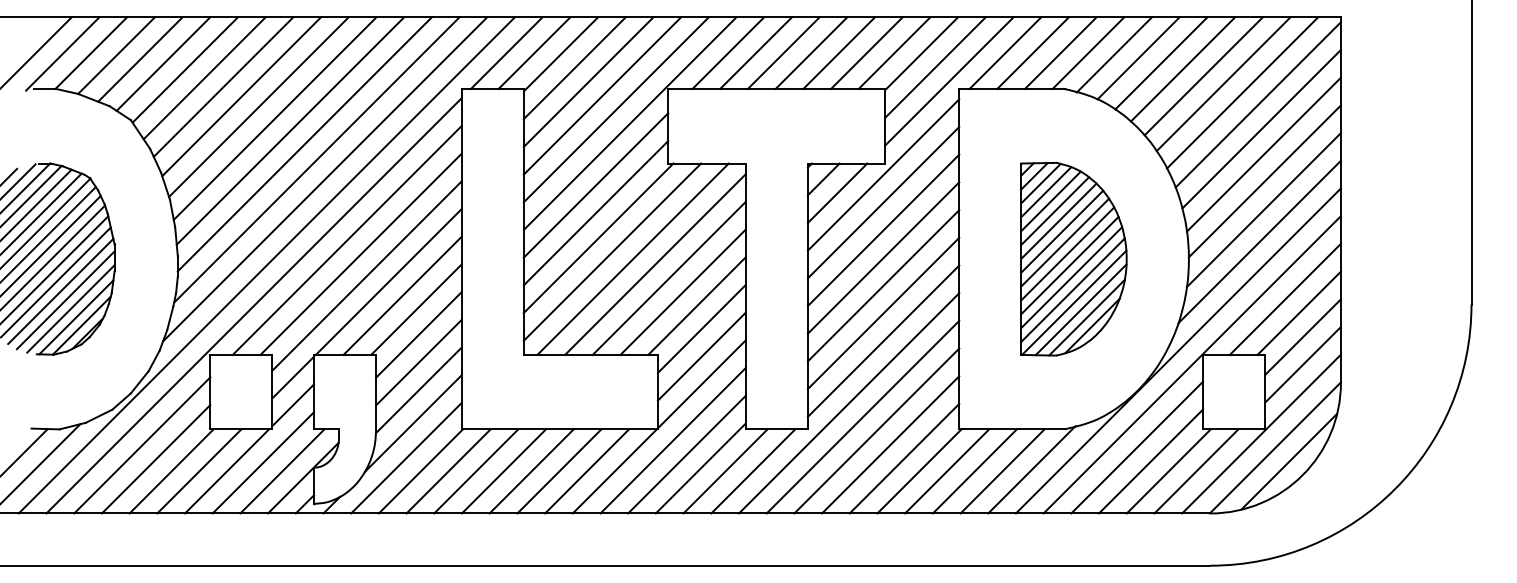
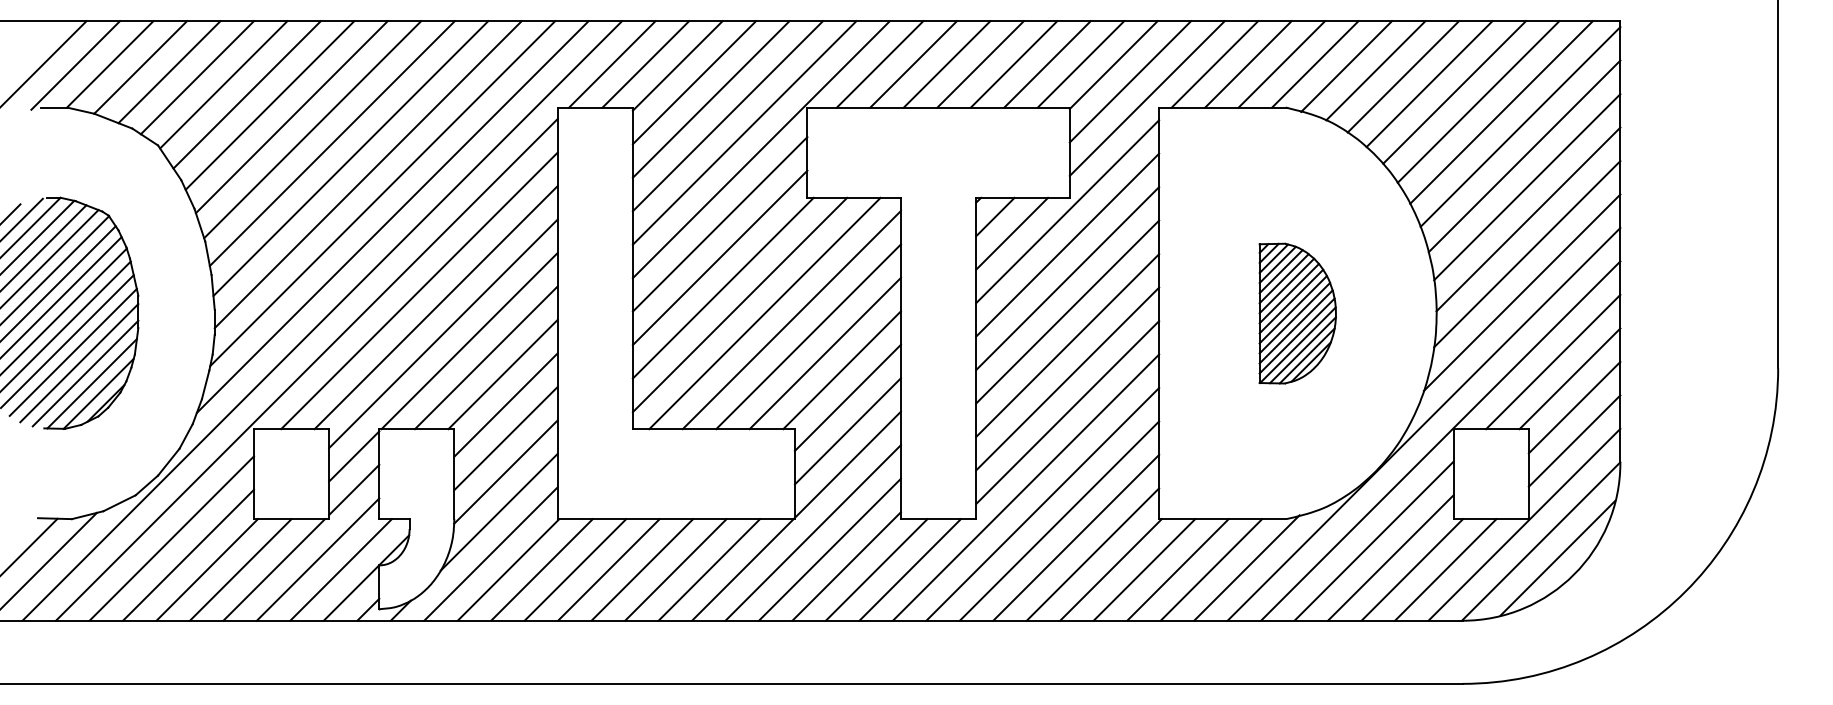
part: (1073, 259) -> (1297, 313), size x0.6

